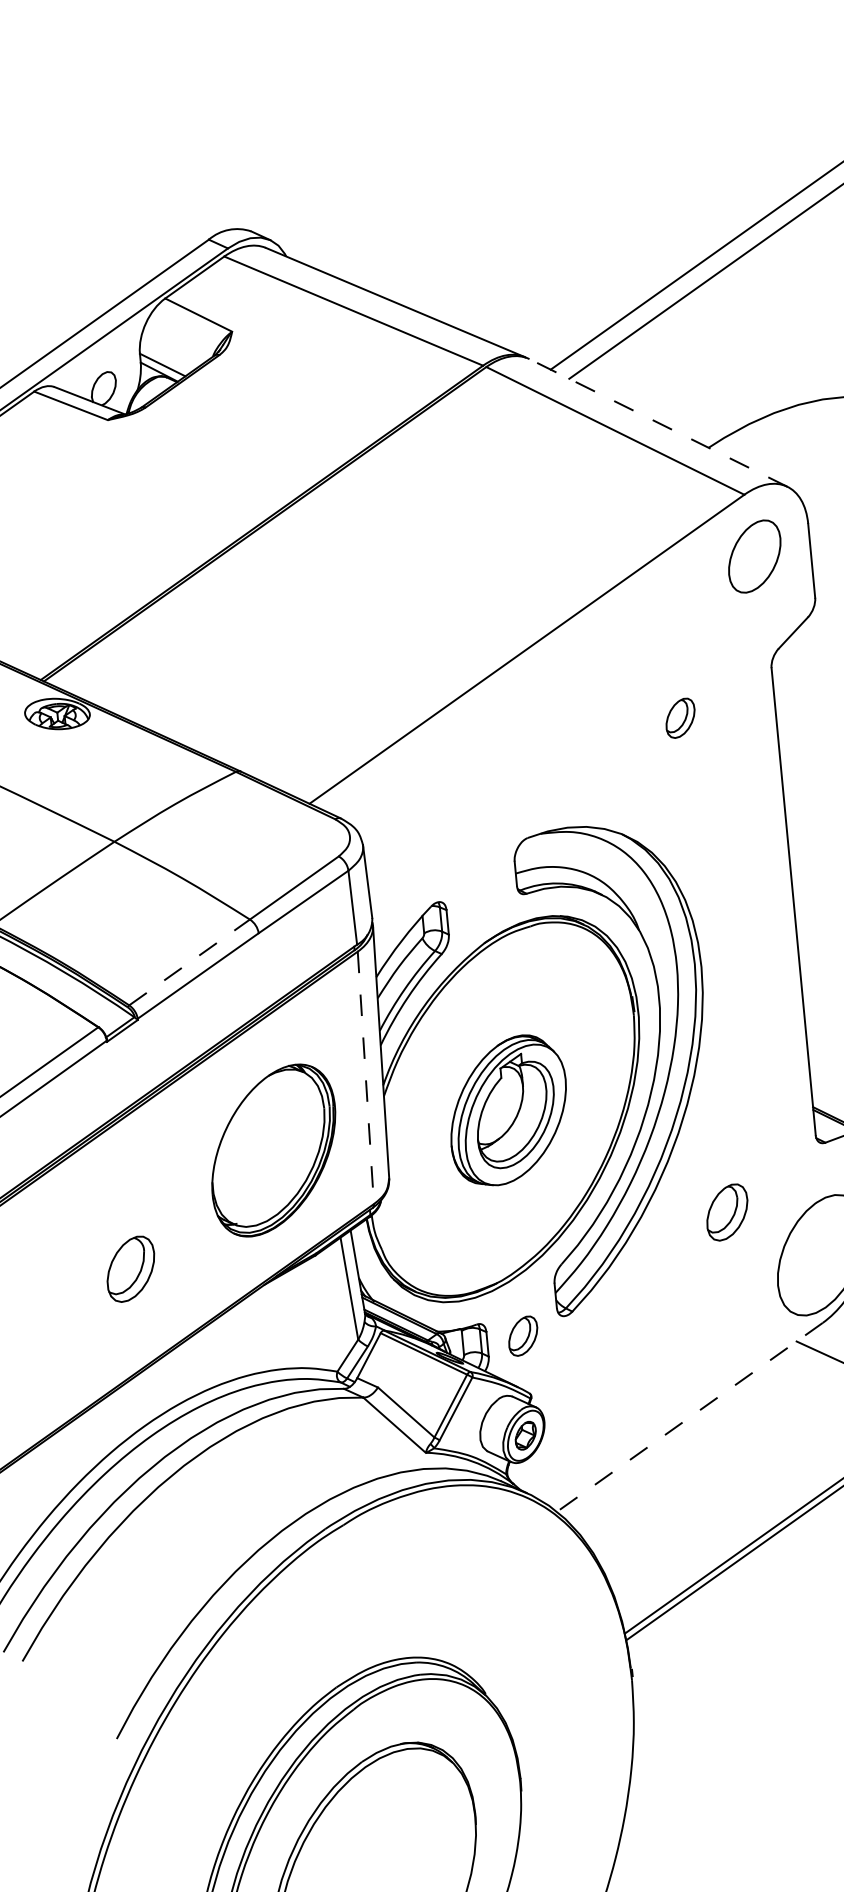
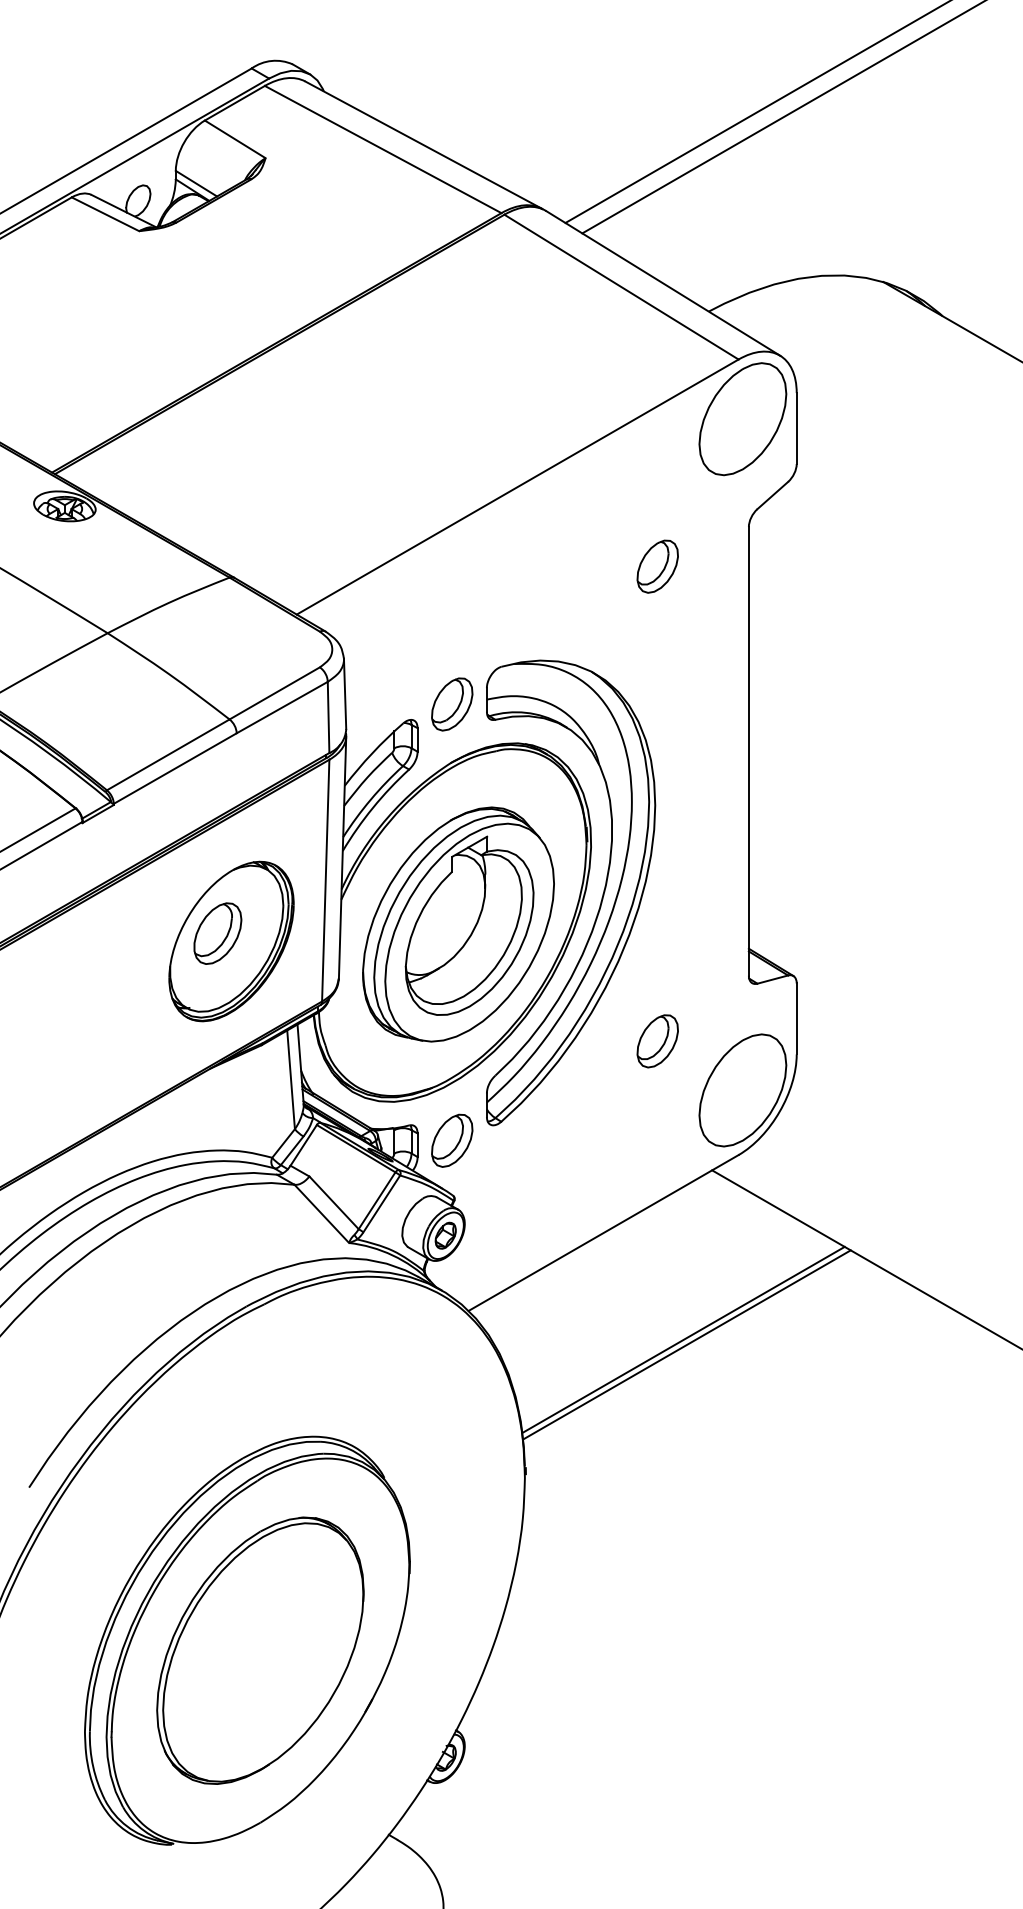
line: (658, 422) -> (663, 283), dashed -> solid
part: (754, 556) -> (742, 419), size x1.67
part: (680, 718) -> (657, 566), size x1.43
part: (480, 882) -> (452, 704), added
line: (189, 962) -> (168, 754), dashed -> solid
line: (365, 1077) -> (325, 880), dashed -> solid
part: (508, 1110) -> (458, 924), size x1.67
part: (130, 1269) -> (217, 933), moved
part: (523, 1335) -> (452, 1140), size x1.43
line: (689, 1416) -> (603, 1232), dashed -> solid

